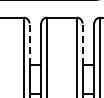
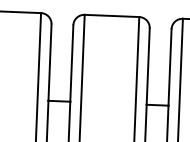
line: (29, 44) -> (49, 63), dashed -> solid
line: (82, 44) -> (148, 67), dashed -> solid

